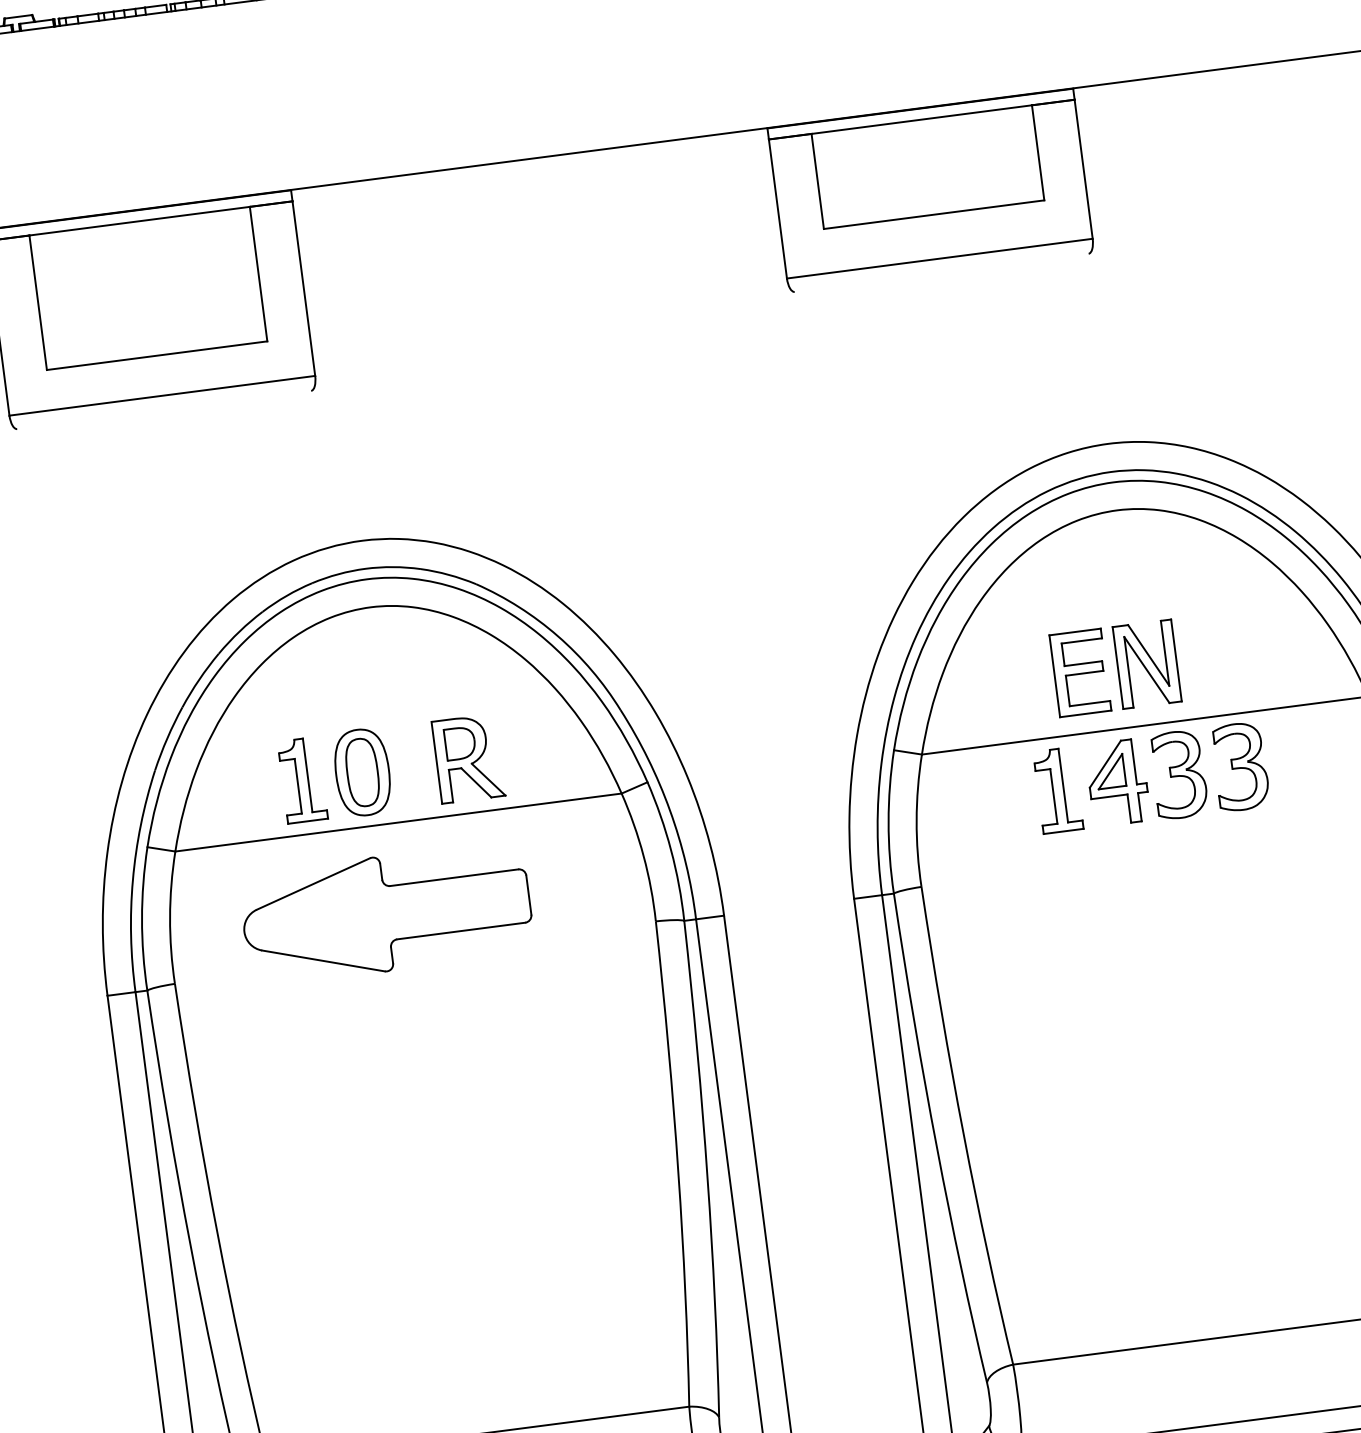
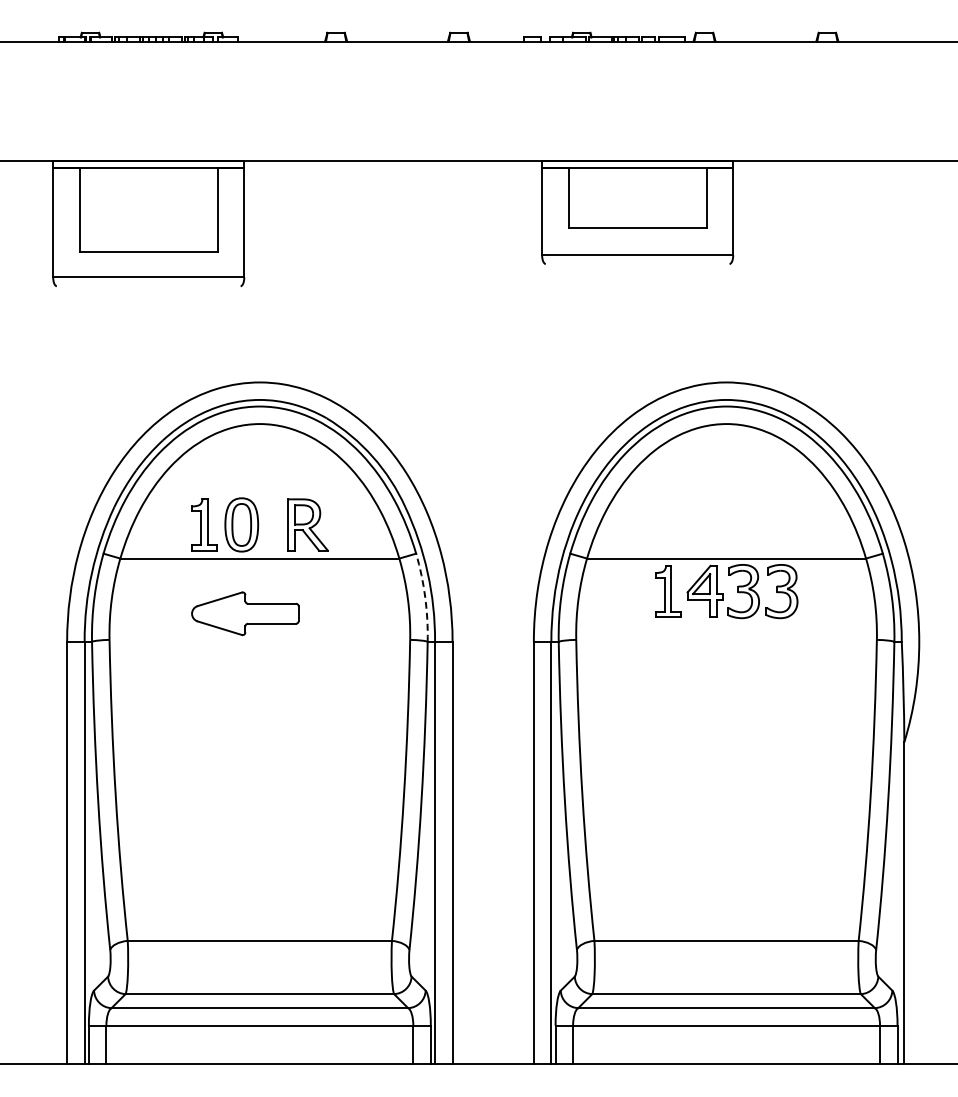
part: (1114, 667) -> (712, 520), removed
arc: (671, 850) -> (425, 597), solid -> dashed
part: (386, 913) -> (245, 613), size x0.6

